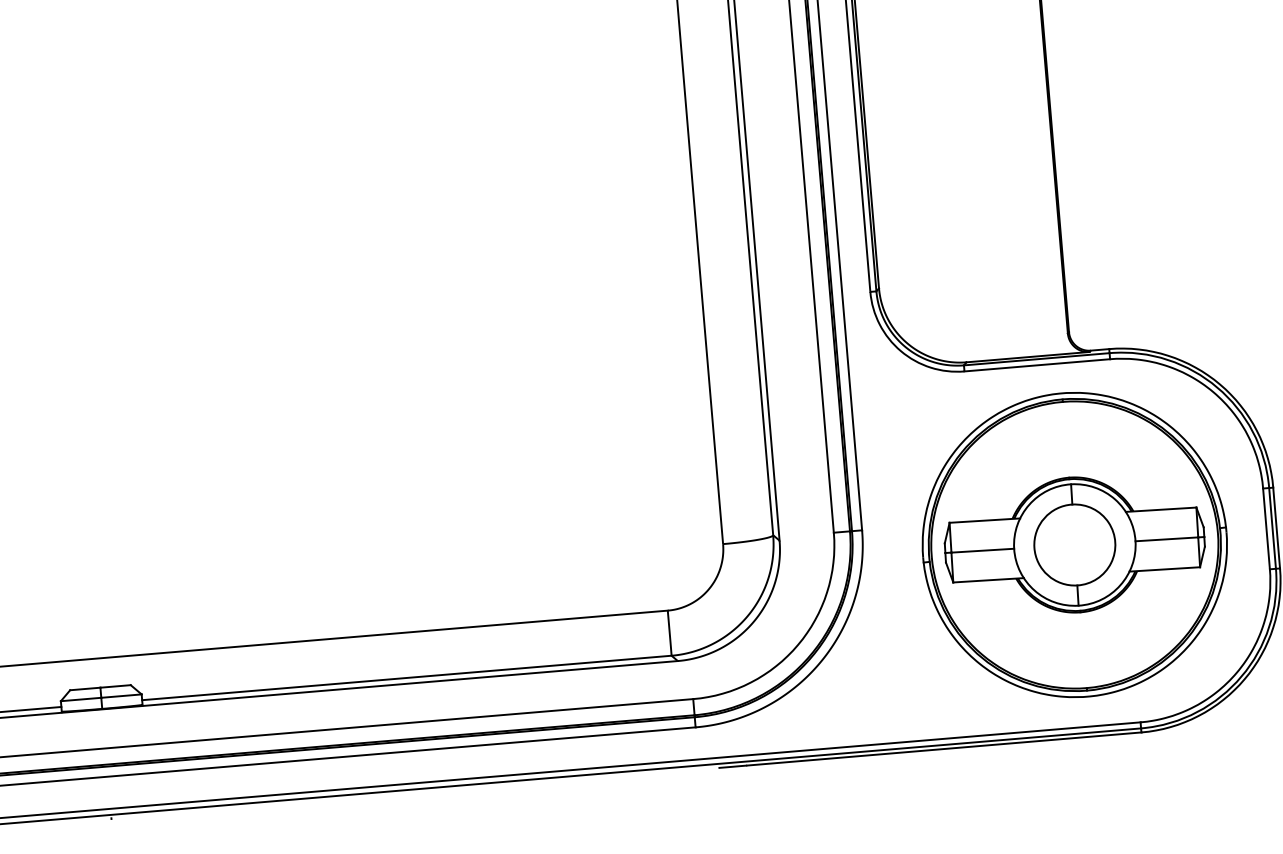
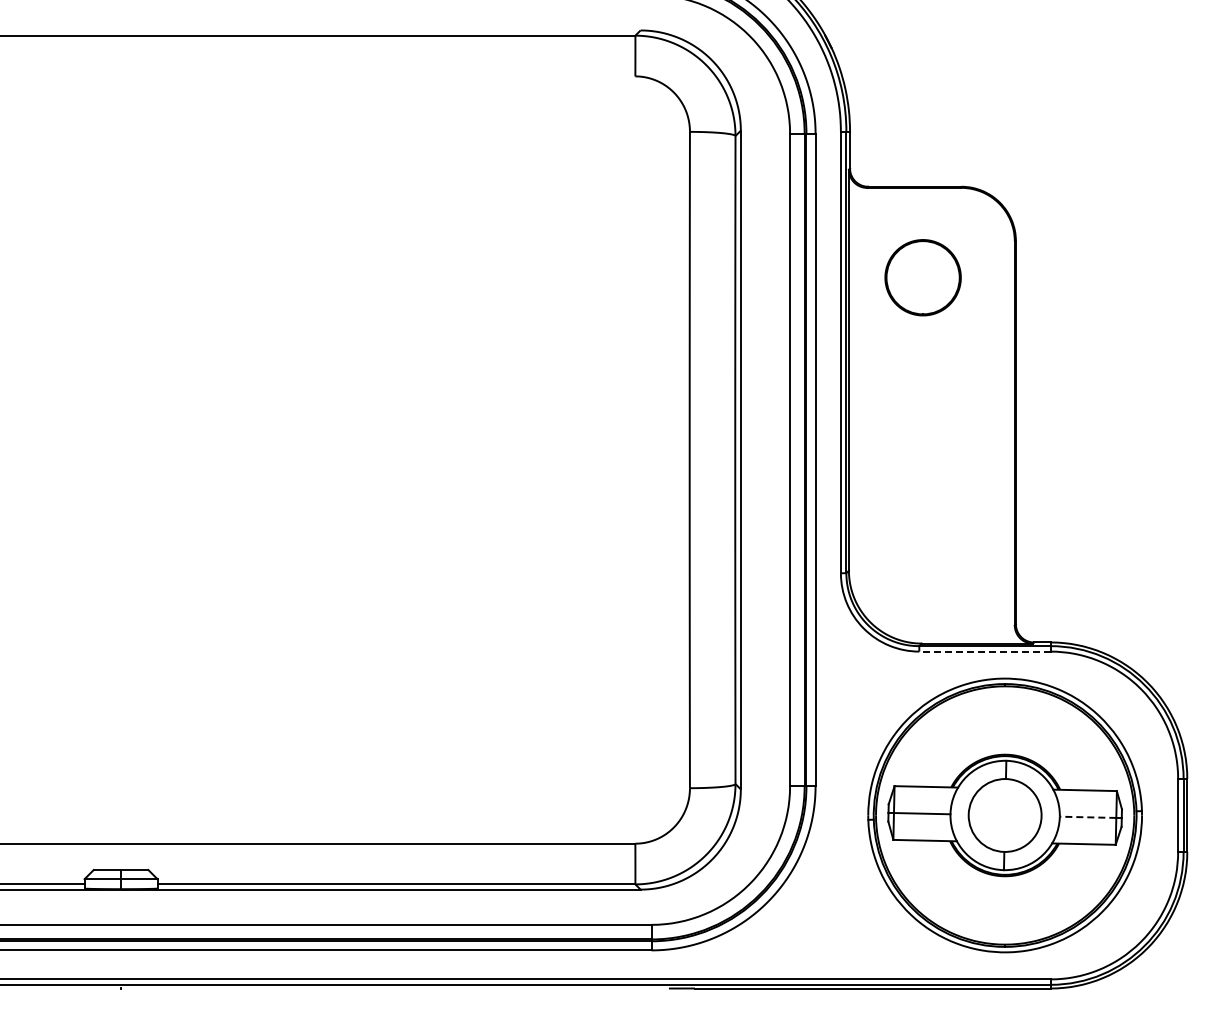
line: (1037, 365) -> (985, 651), solid -> dashed
line: (1166, 539) -> (1087, 817), solid -> dashed

